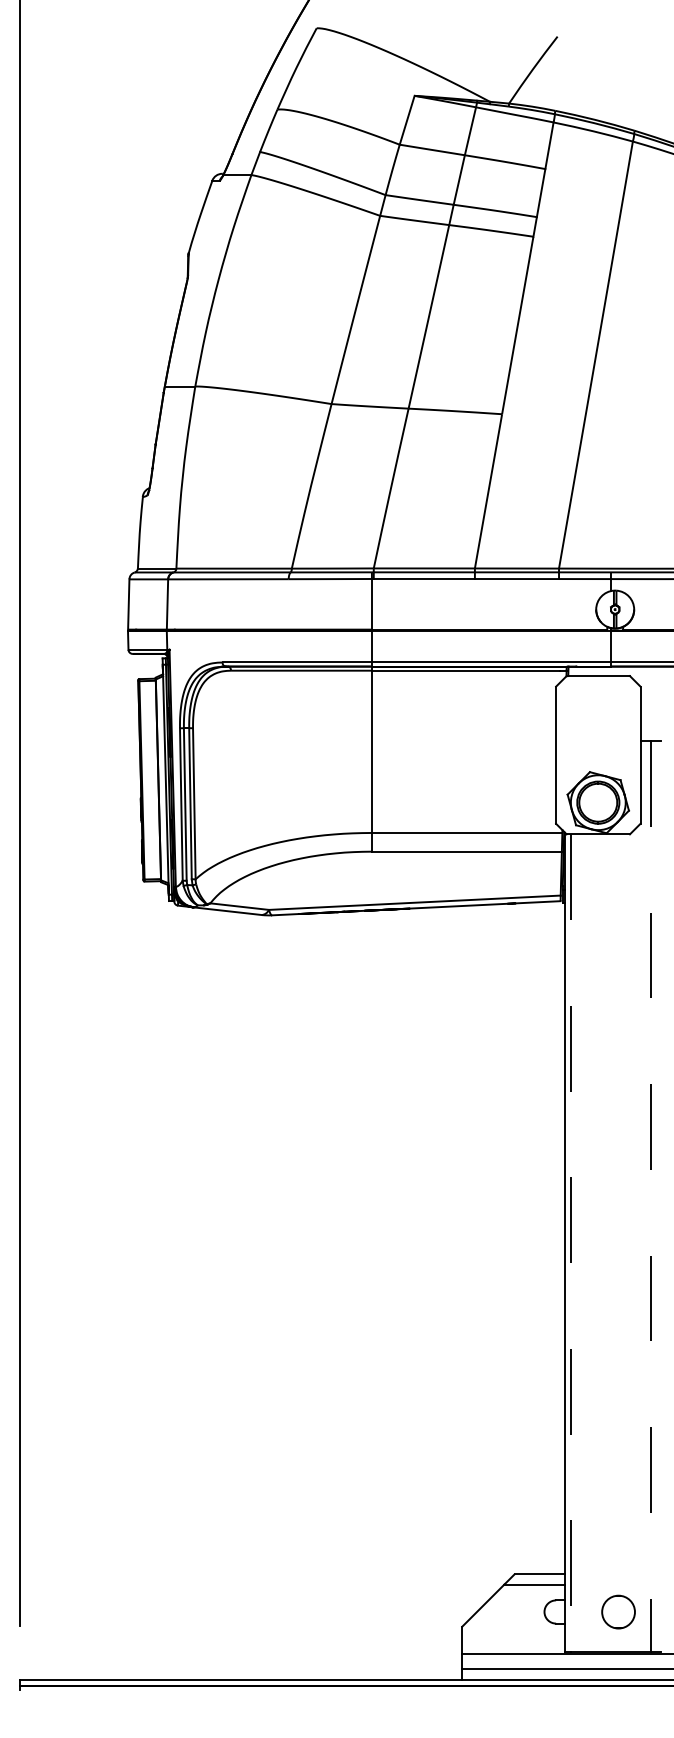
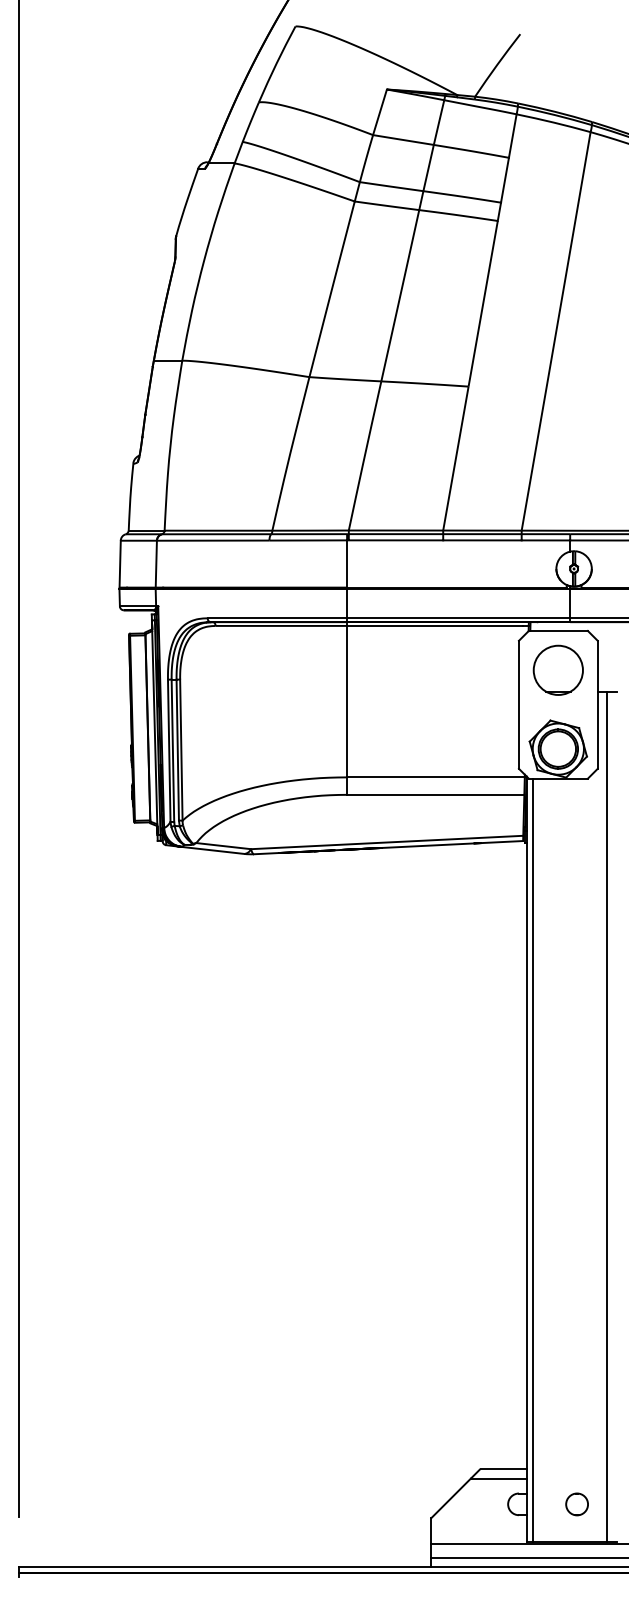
part: (598, 718) -> (558, 670), added
line: (650, 1196) -> (607, 1116), dashed -> solid
line: (570, 1243) -> (532, 1160), dashed -> solid
circle: (617, 1611) -> (576, 1503), size x0.71

